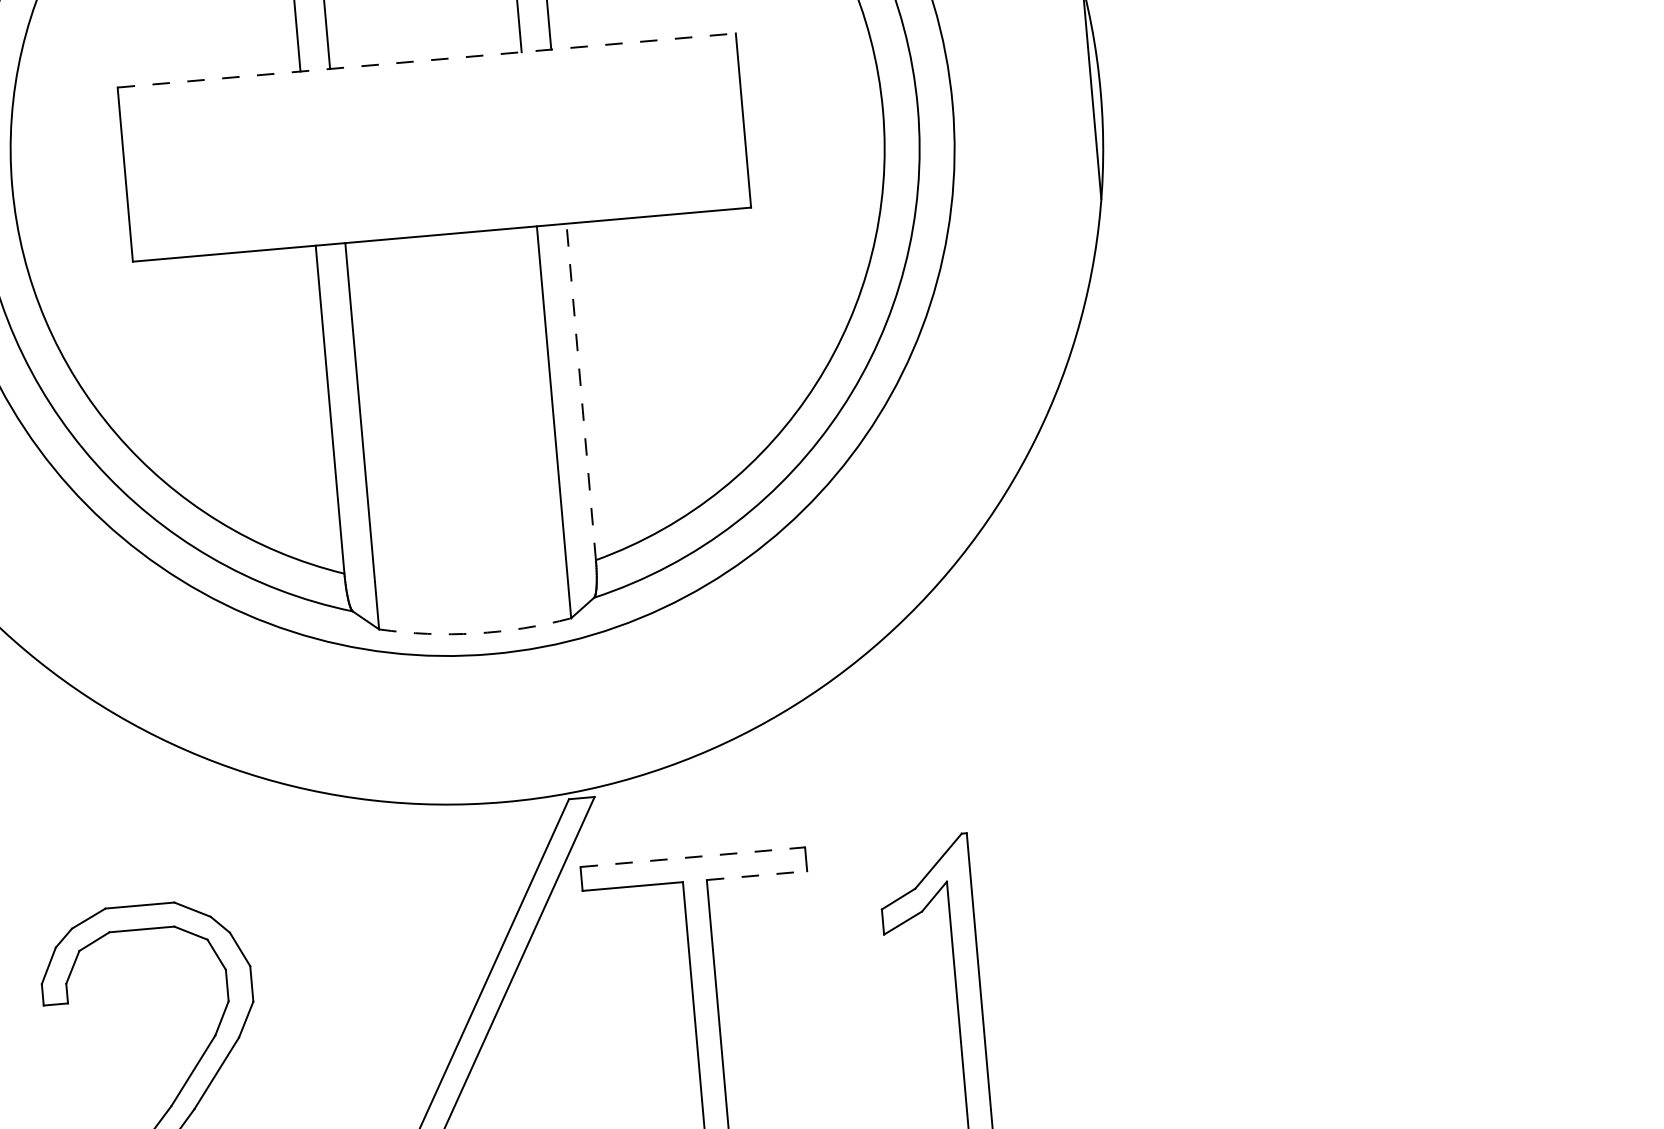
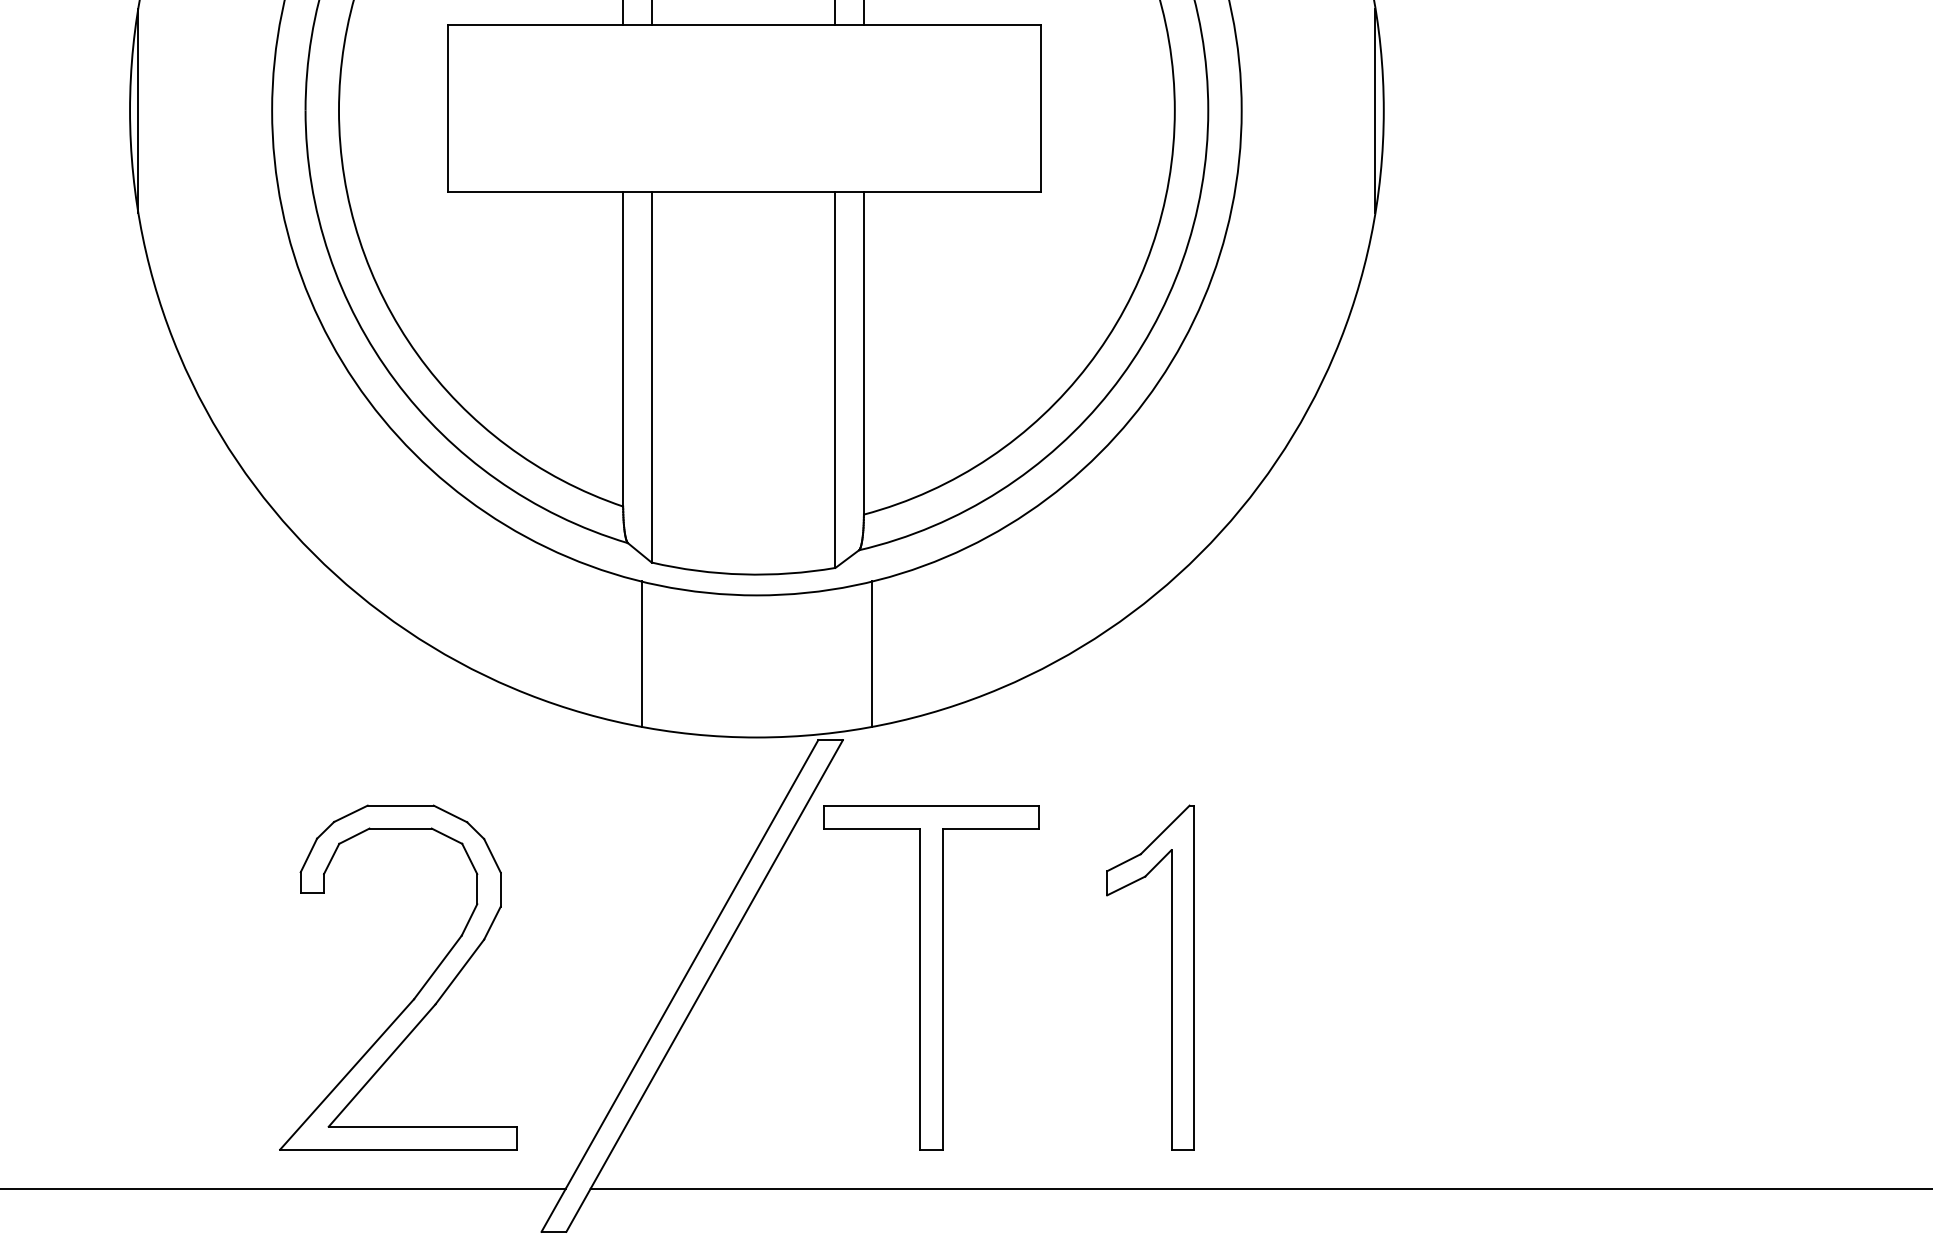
line: (426, 60) -> (744, 24), dashed -> solid
line: (580, 391) -> (863, 352), dashed -> solid
arc: (475, 633) -> (743, 574), dashed -> solid
line: (617, 704) -> (872, 653), added
line: (376, 725) -> (641, 653), added
line: (692, 857) -> (931, 805), dashed -> solid
line: (757, 875) -> (991, 828), dashed -> solid

